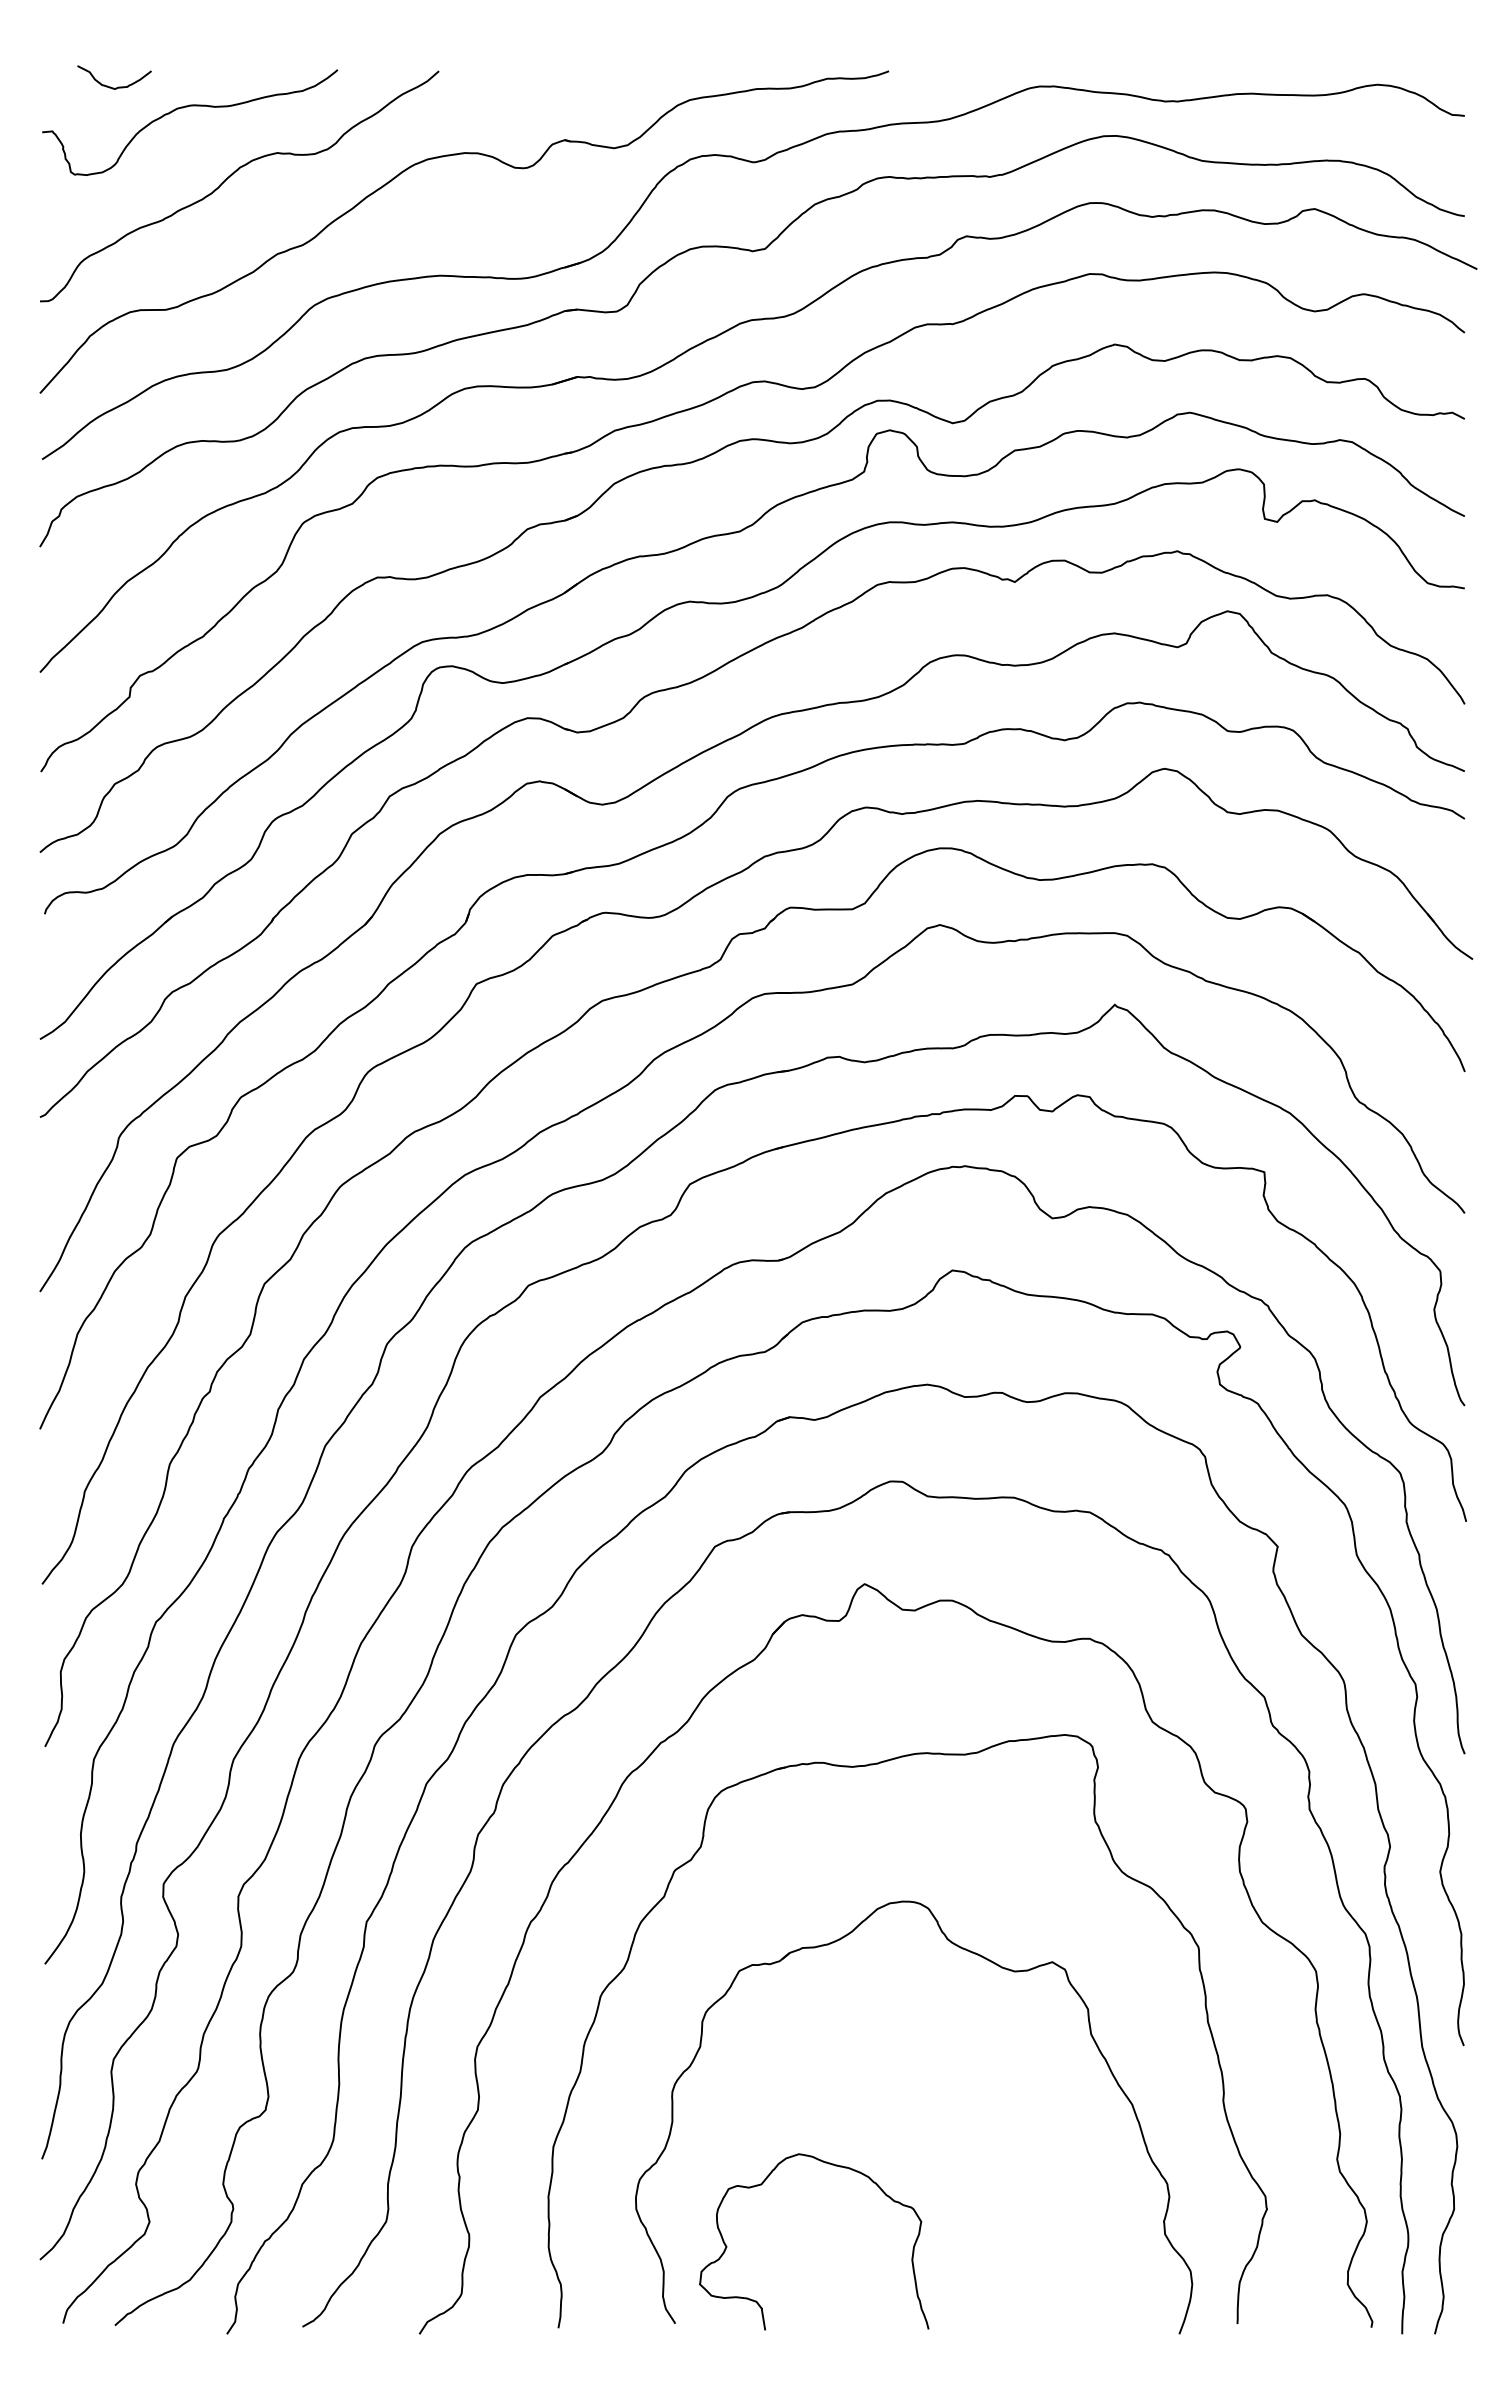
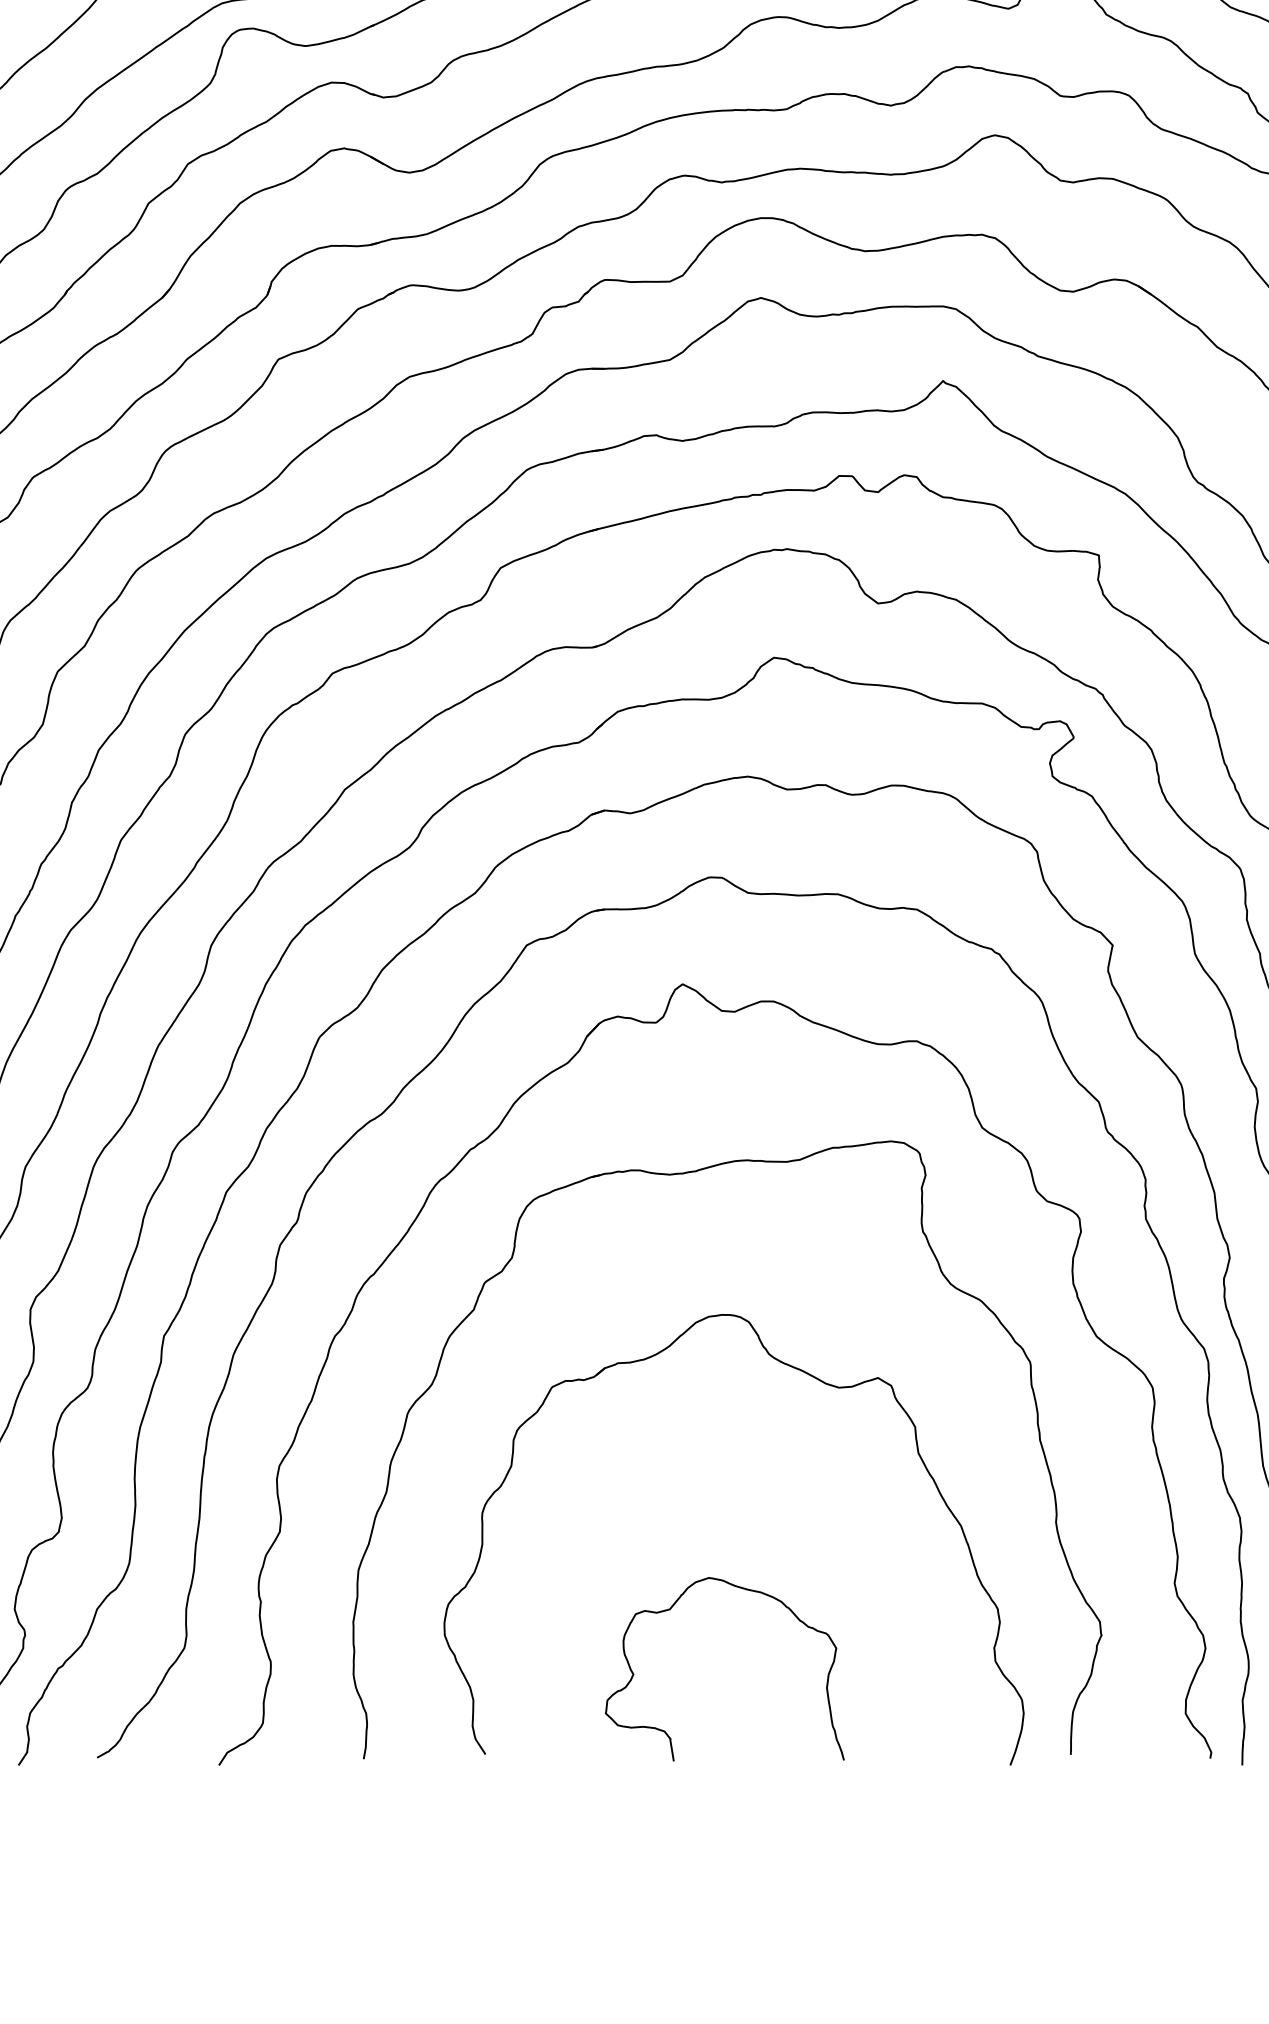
curve: (761, 2185) -> (669, 1610), moved

